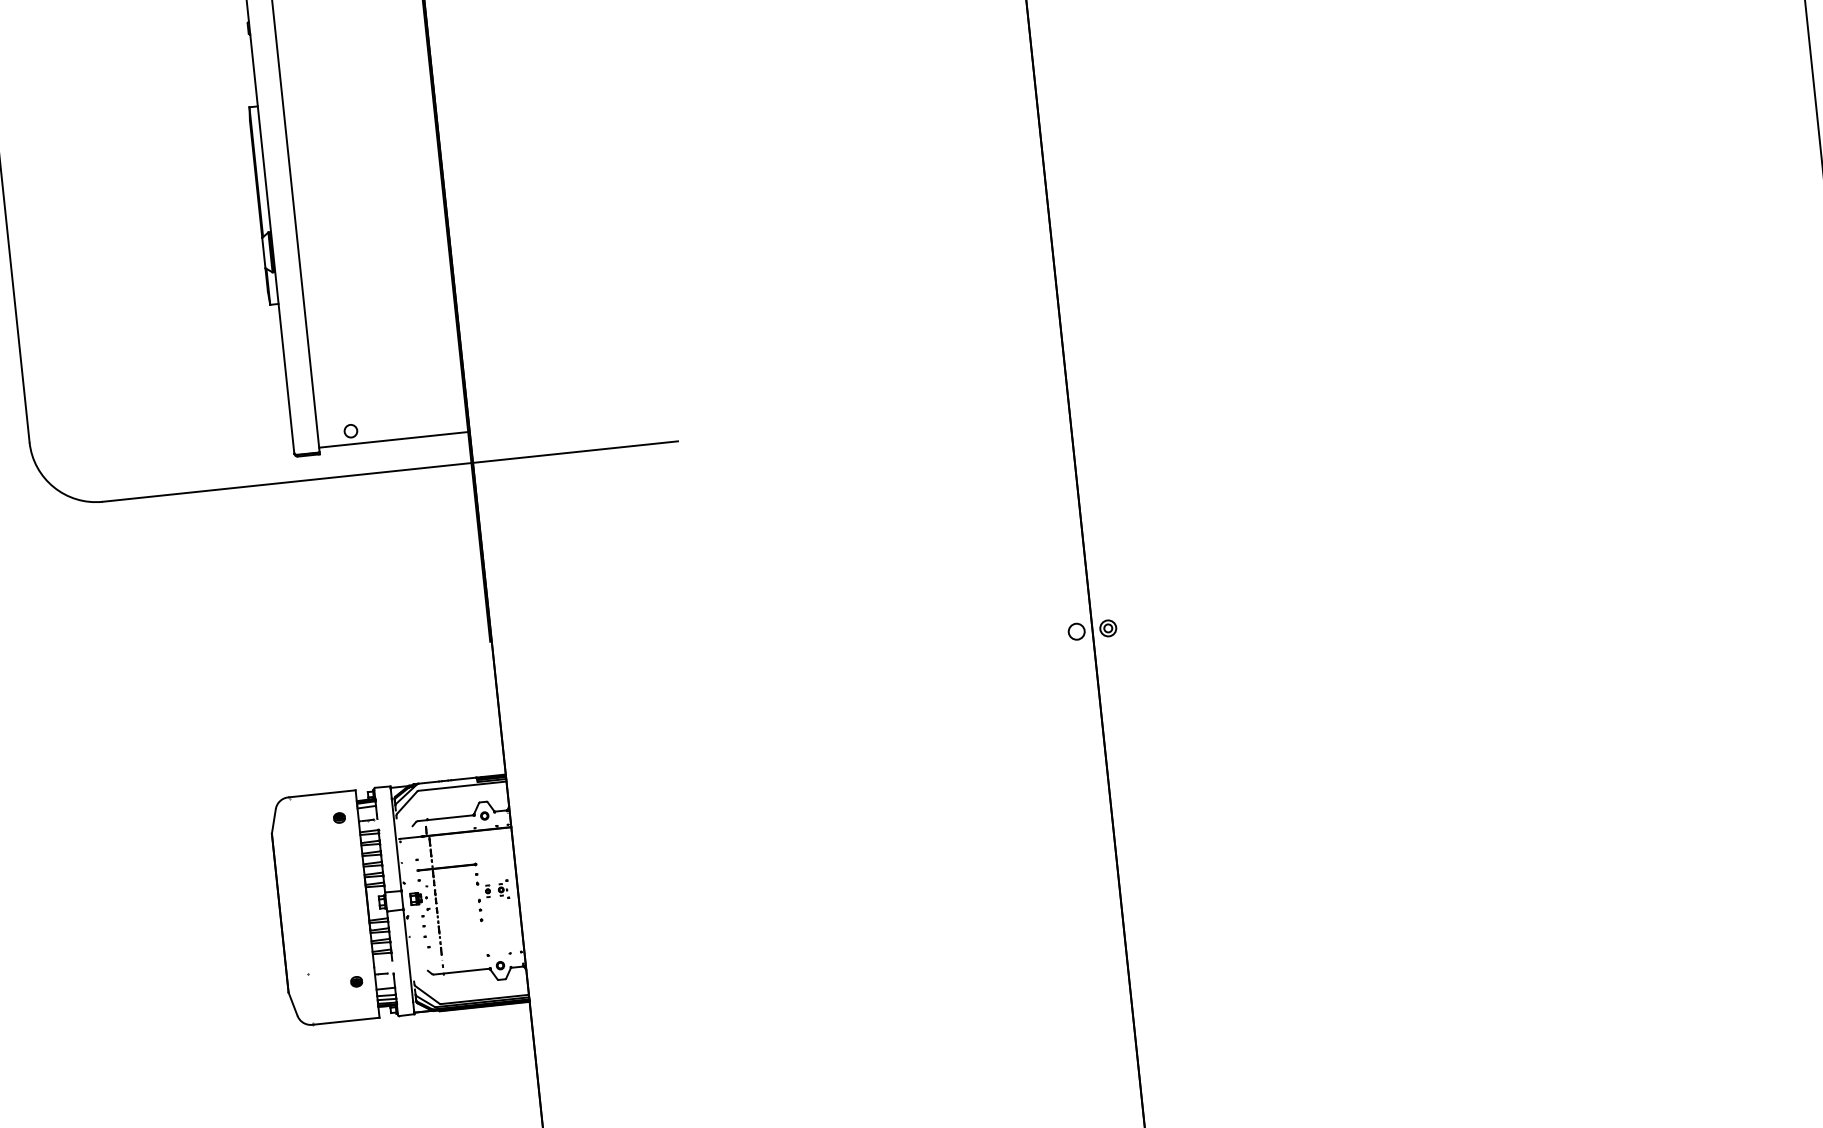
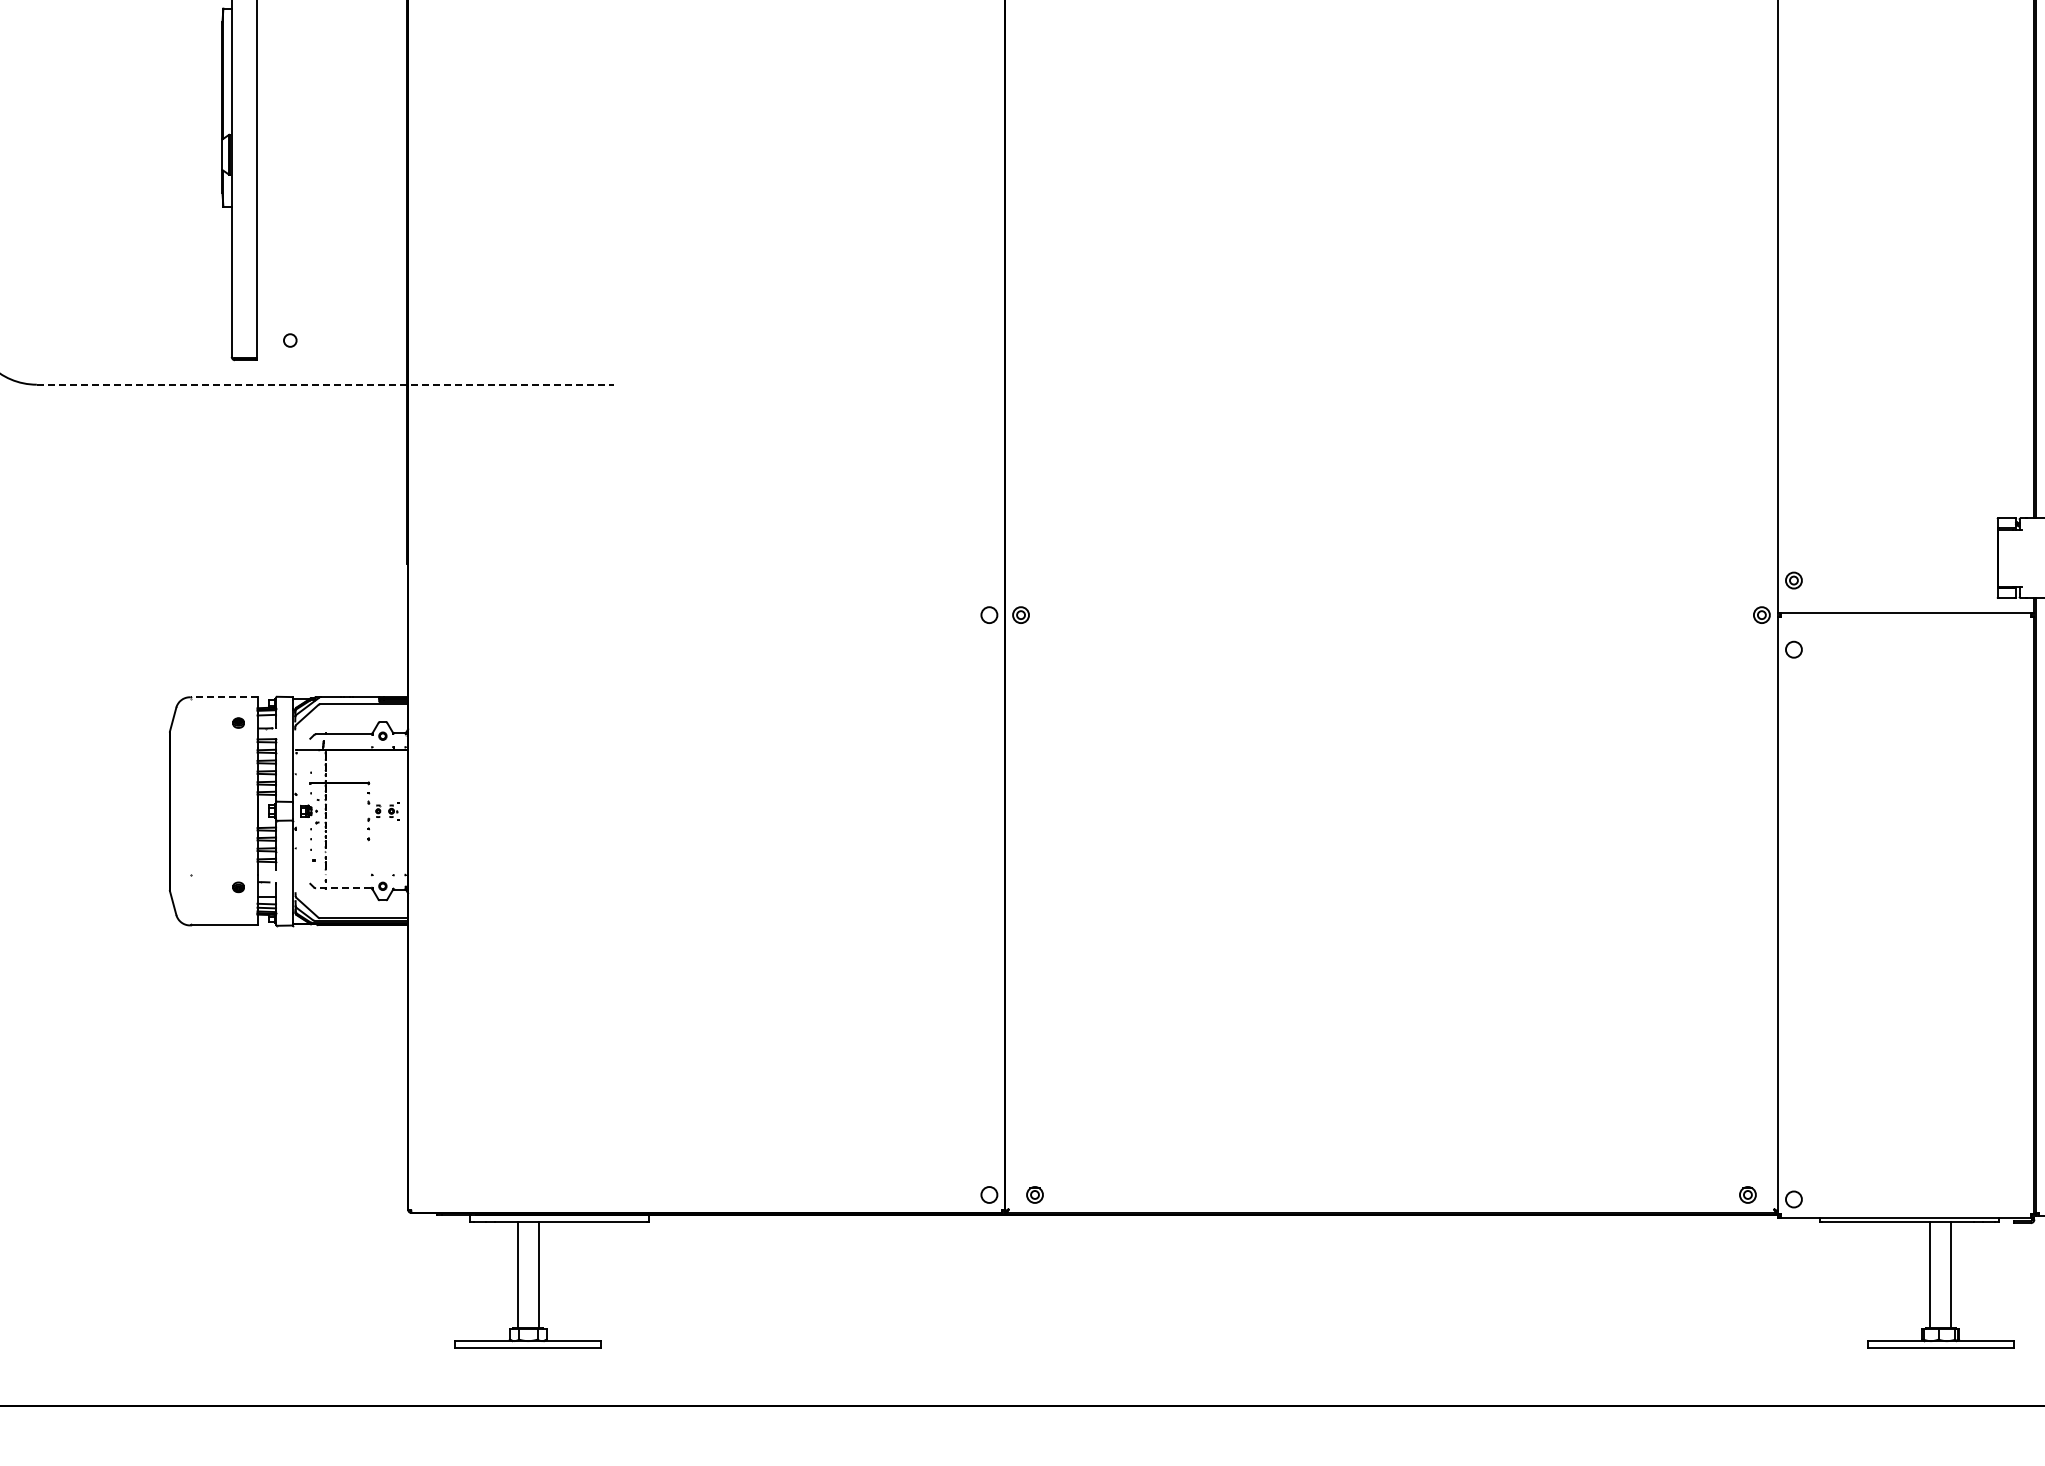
line: (393, 439) -> (331, 353), removed
line: (390, 471) -> (325, 384), solid -> dashed
line: (321, 794) -> (223, 697), solid -> dashed
line: (461, 971) -> (343, 888), solid -> dashed

